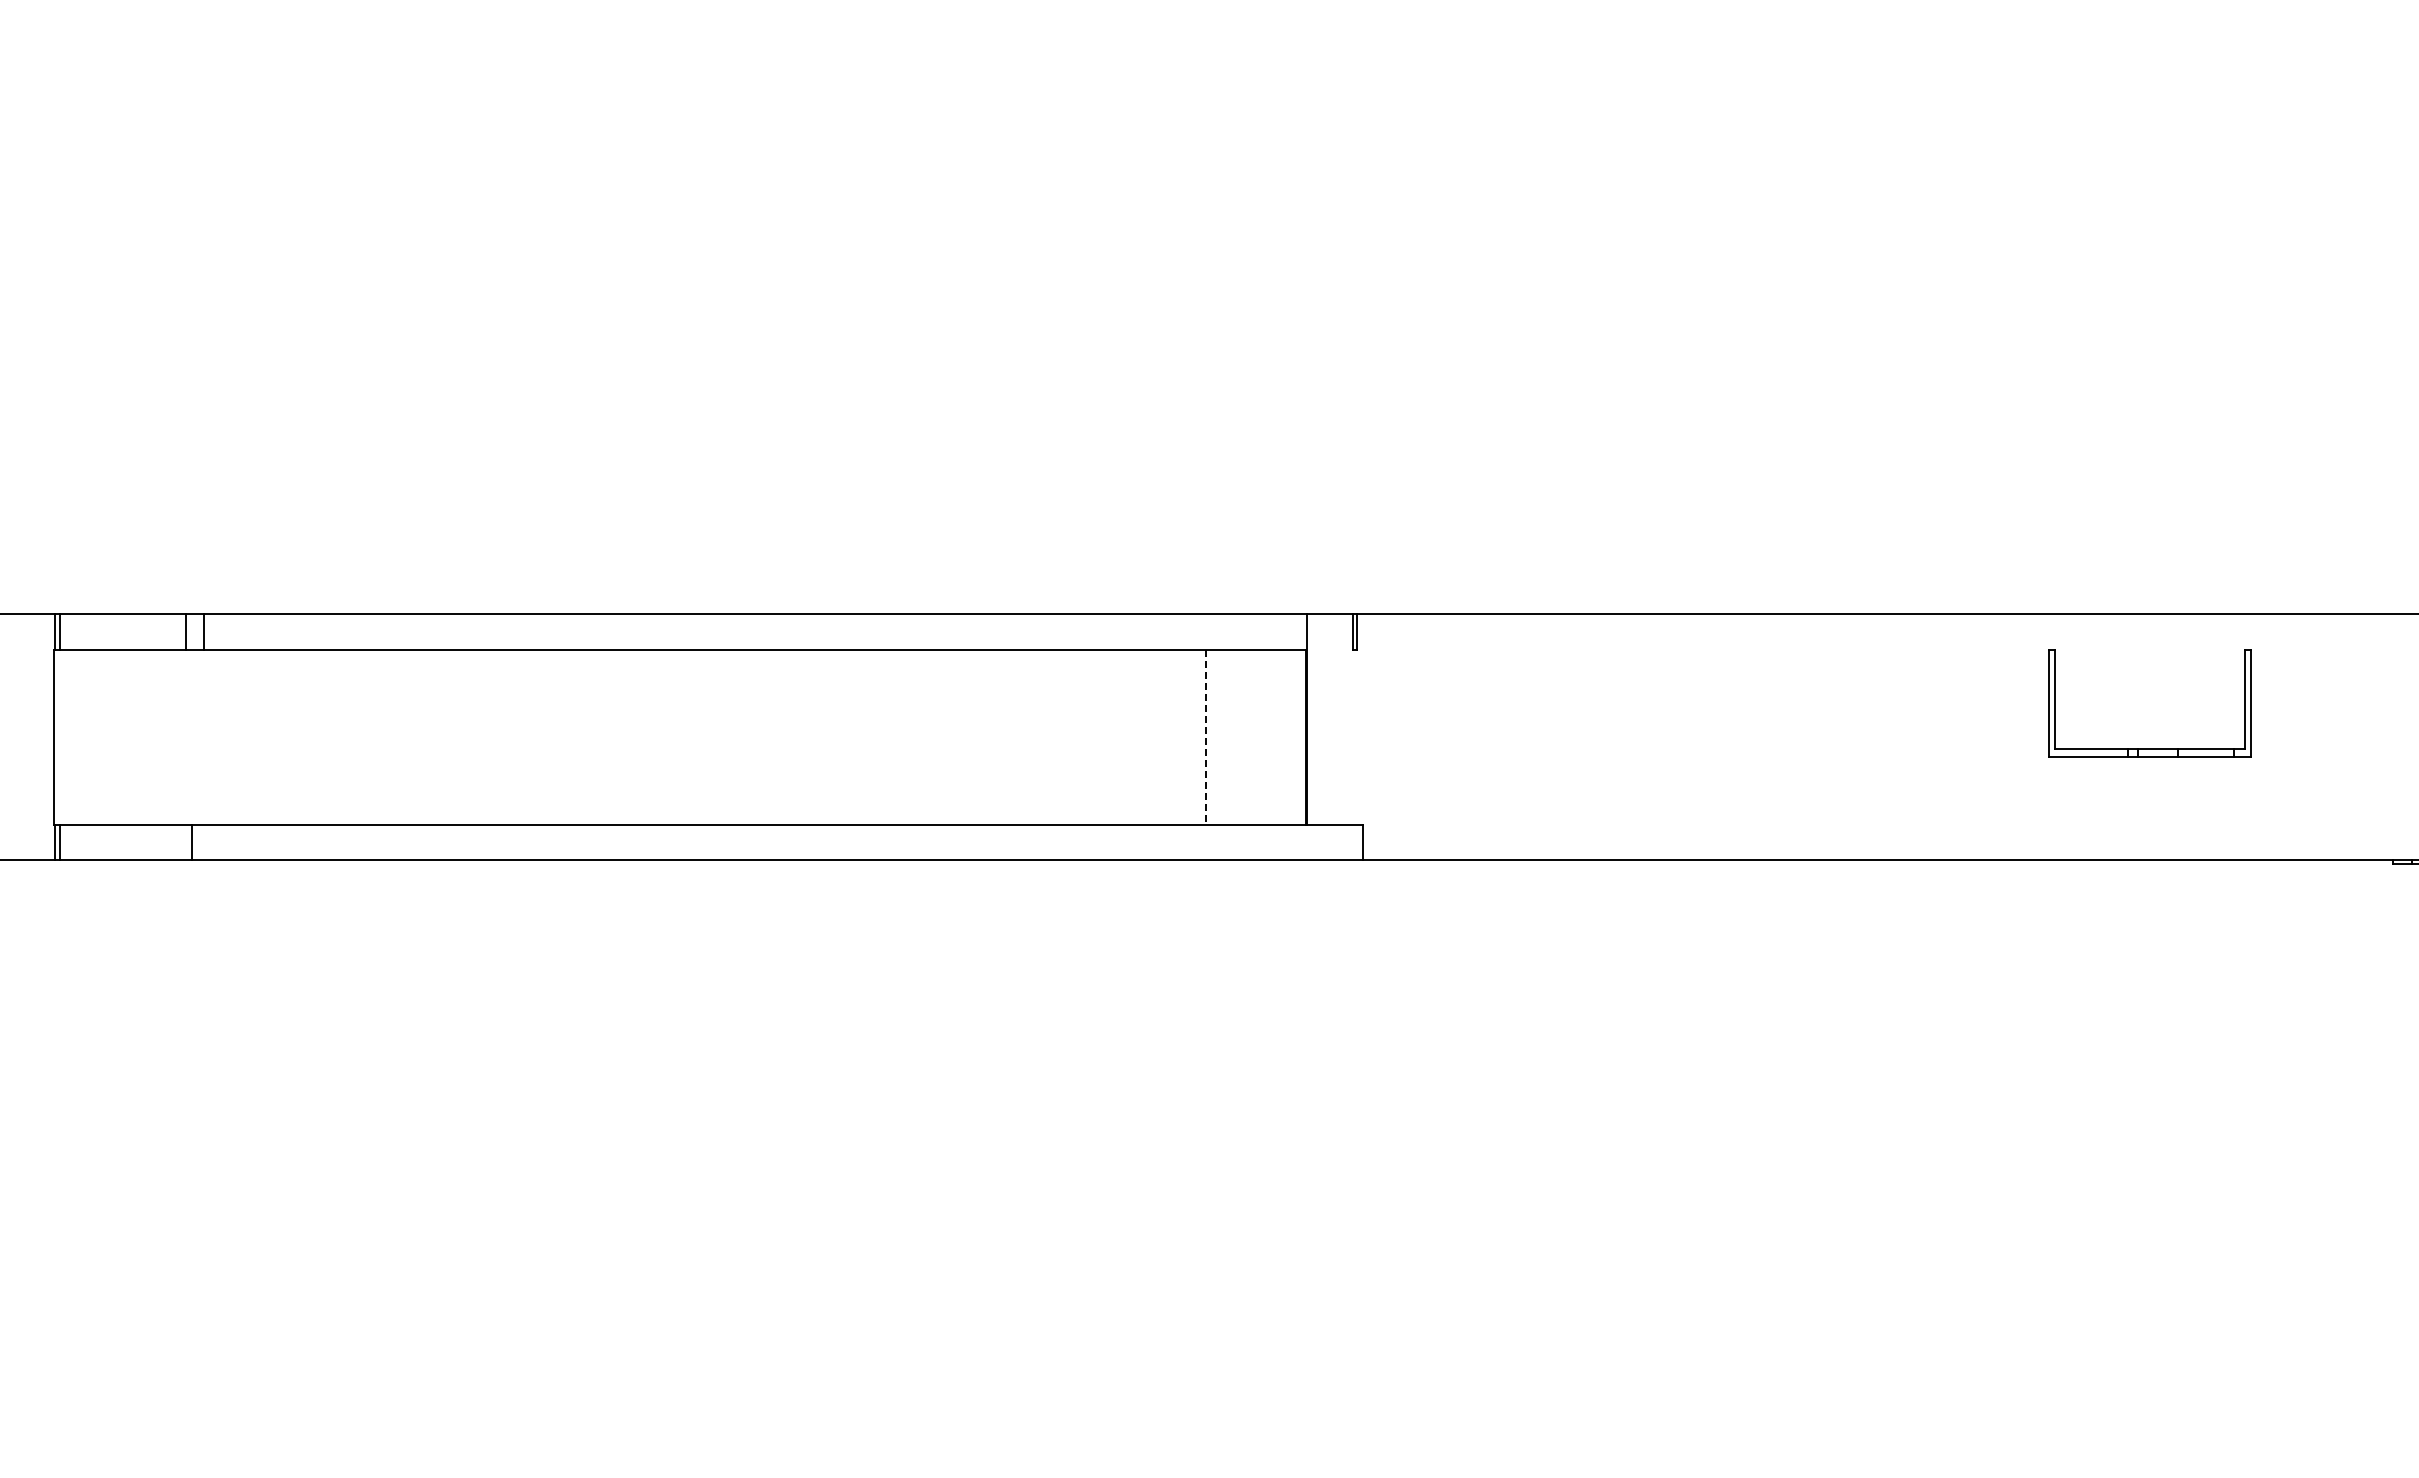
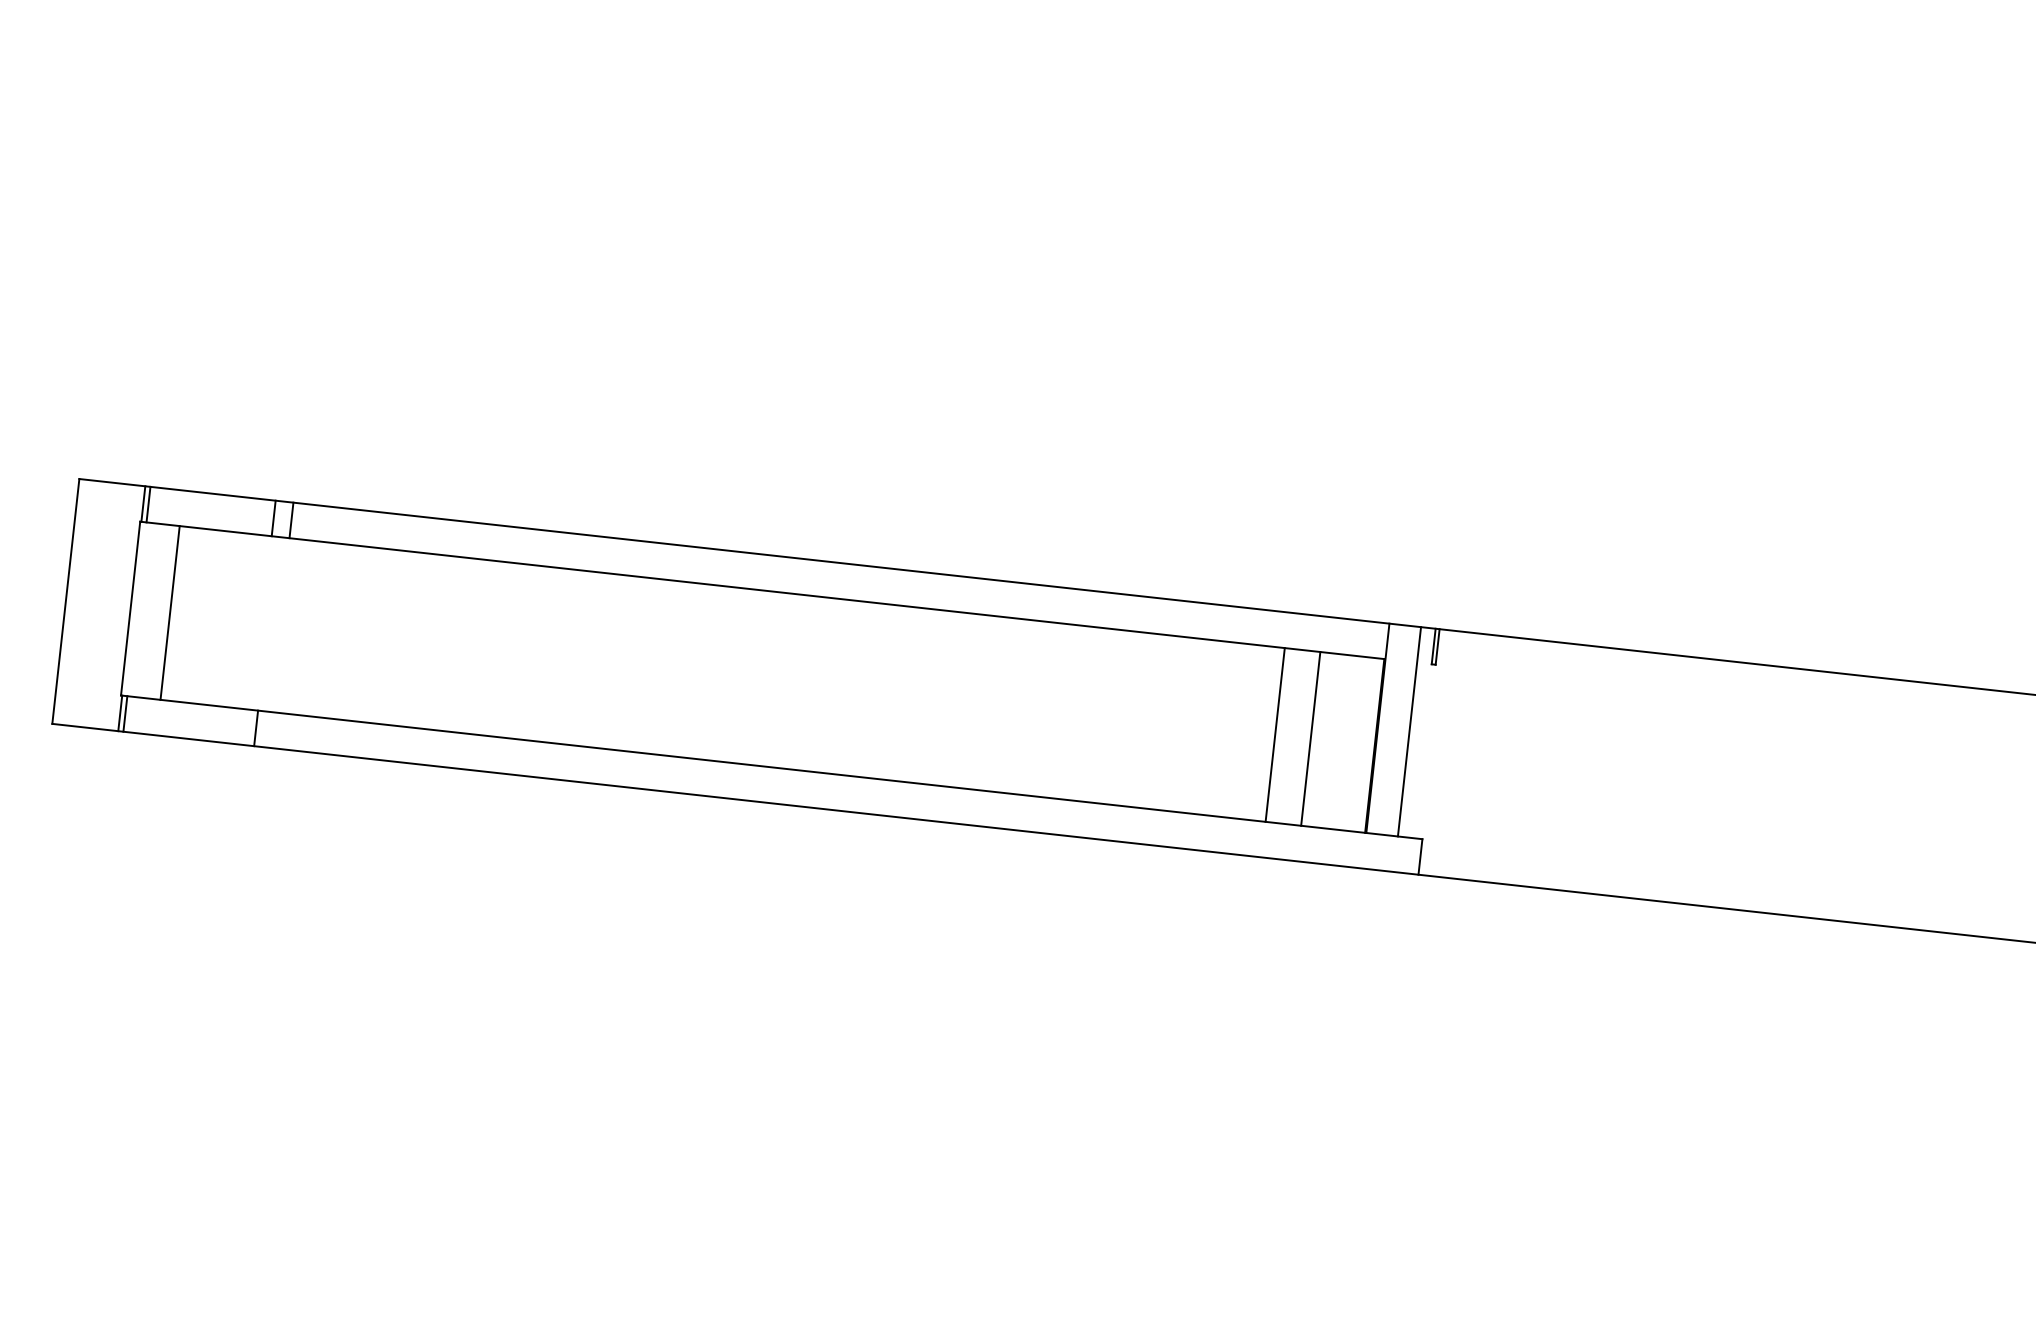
line: (1338, 718) -> (1409, 731), added
line: (93, 736) -> (169, 612), added
line: (1241, 736) -> (1310, 738), added
line: (1205, 737) -> (1275, 735), dashed -> solid

